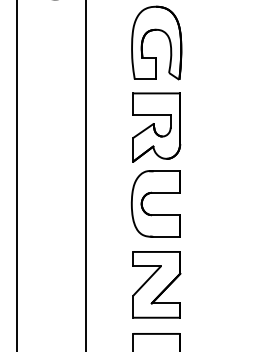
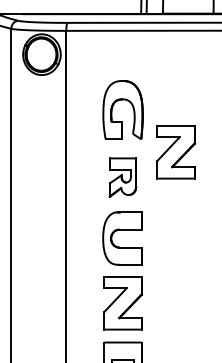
part: (222, 96) -> (175, 152), added
part: (155, 127) -> (122, 177), size x0.7

